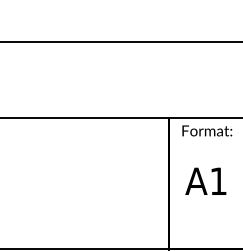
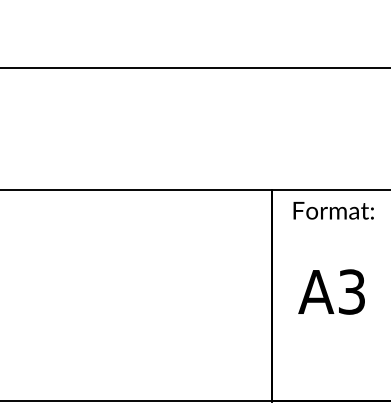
text: (218, 181) -> (351, 292), A1 -> A3

